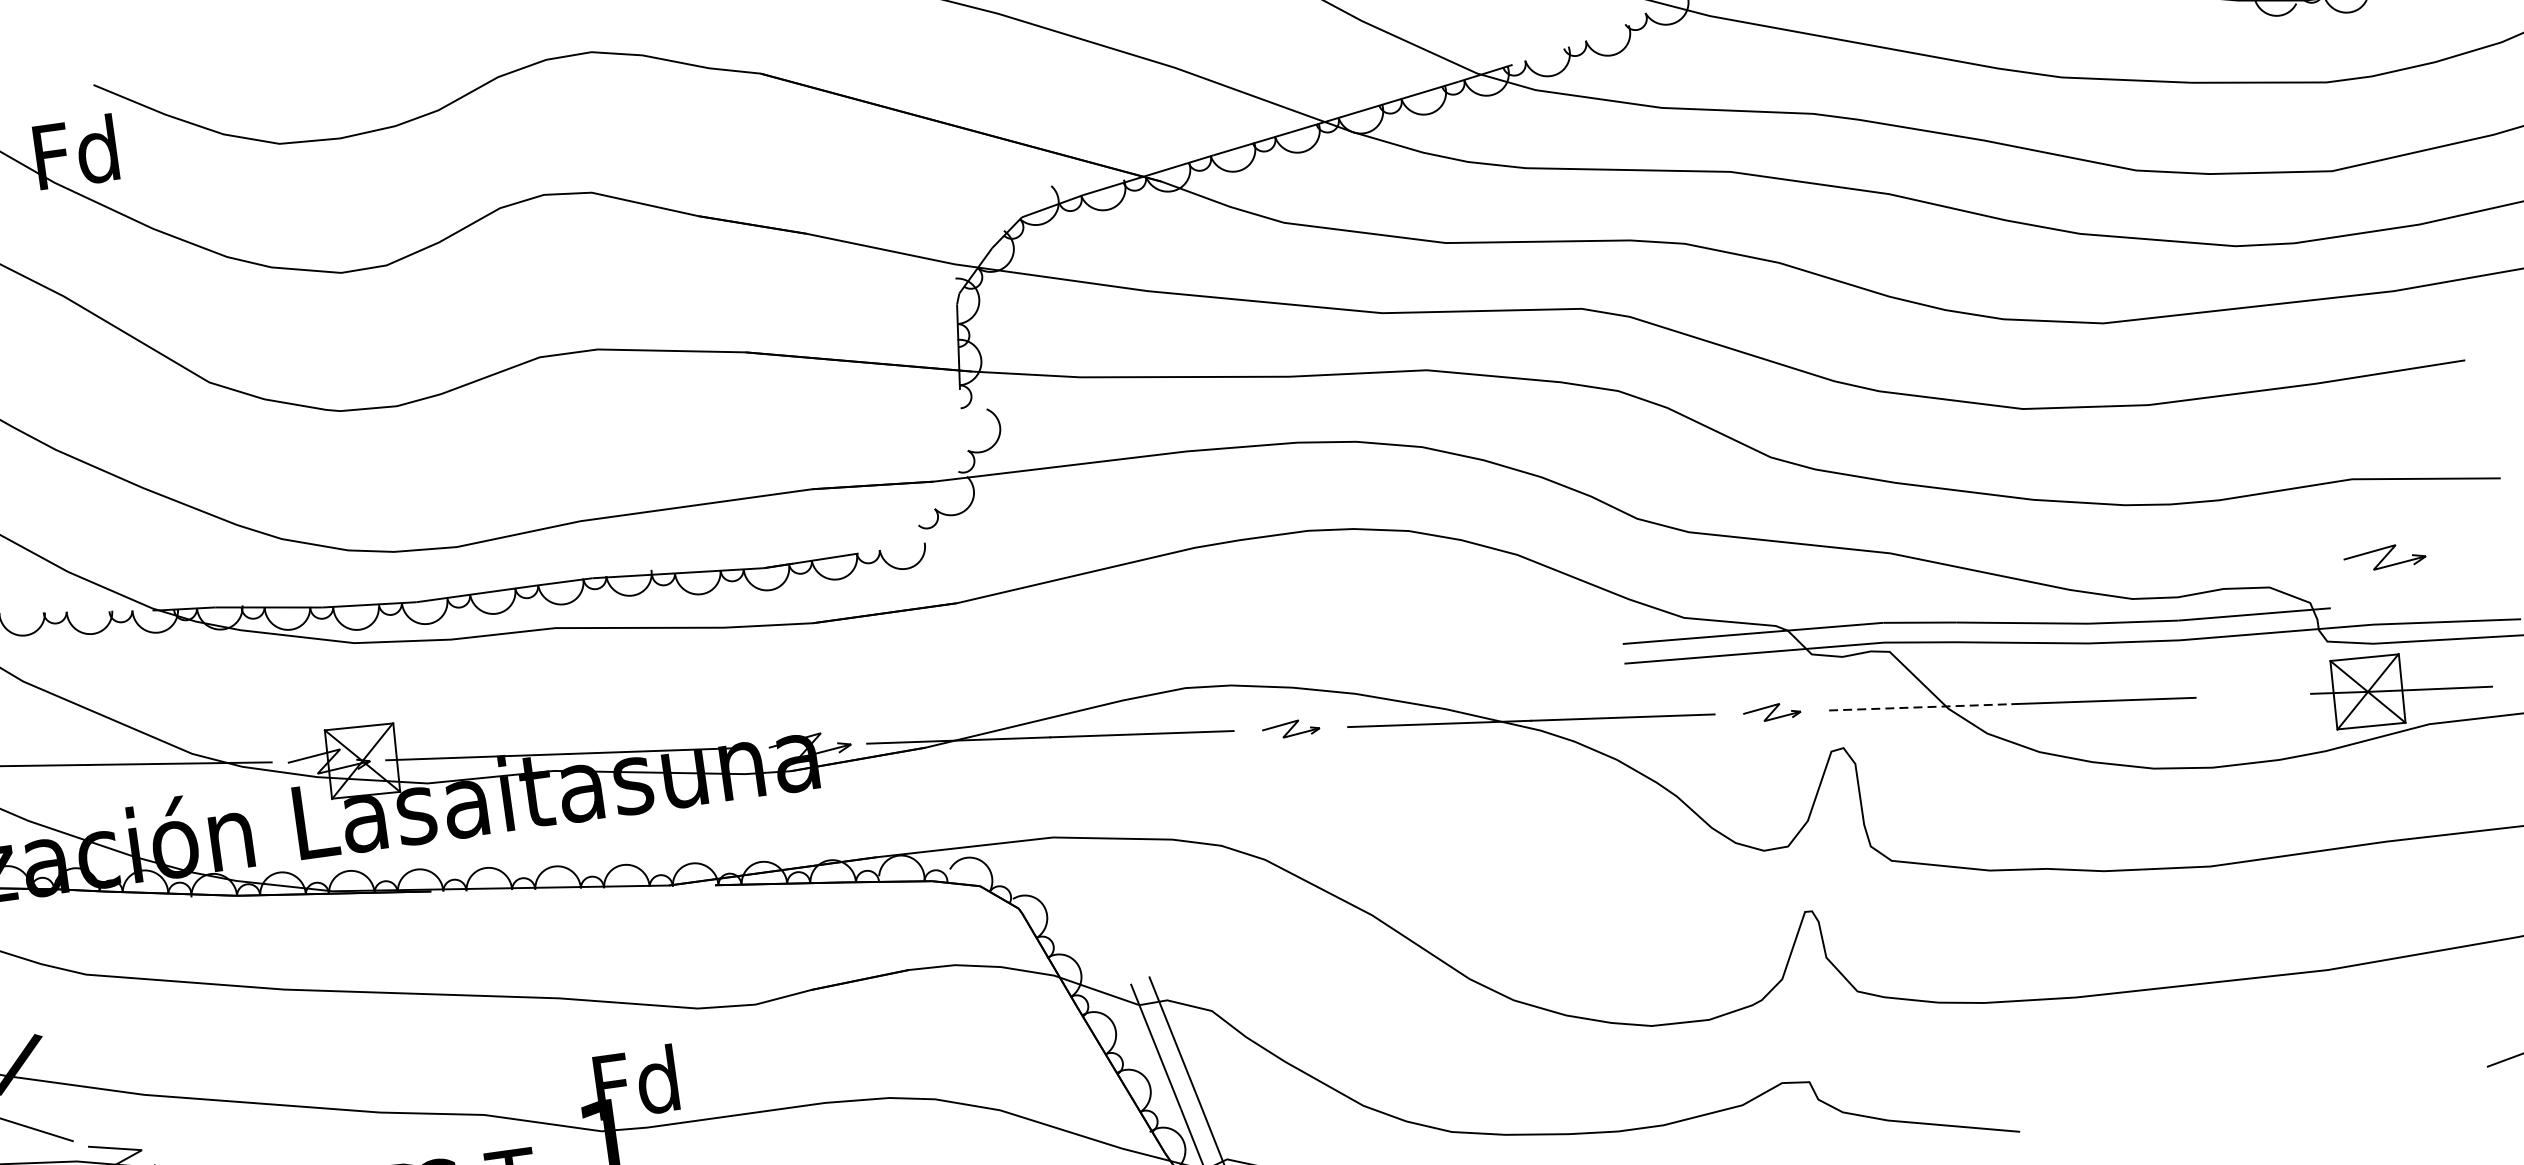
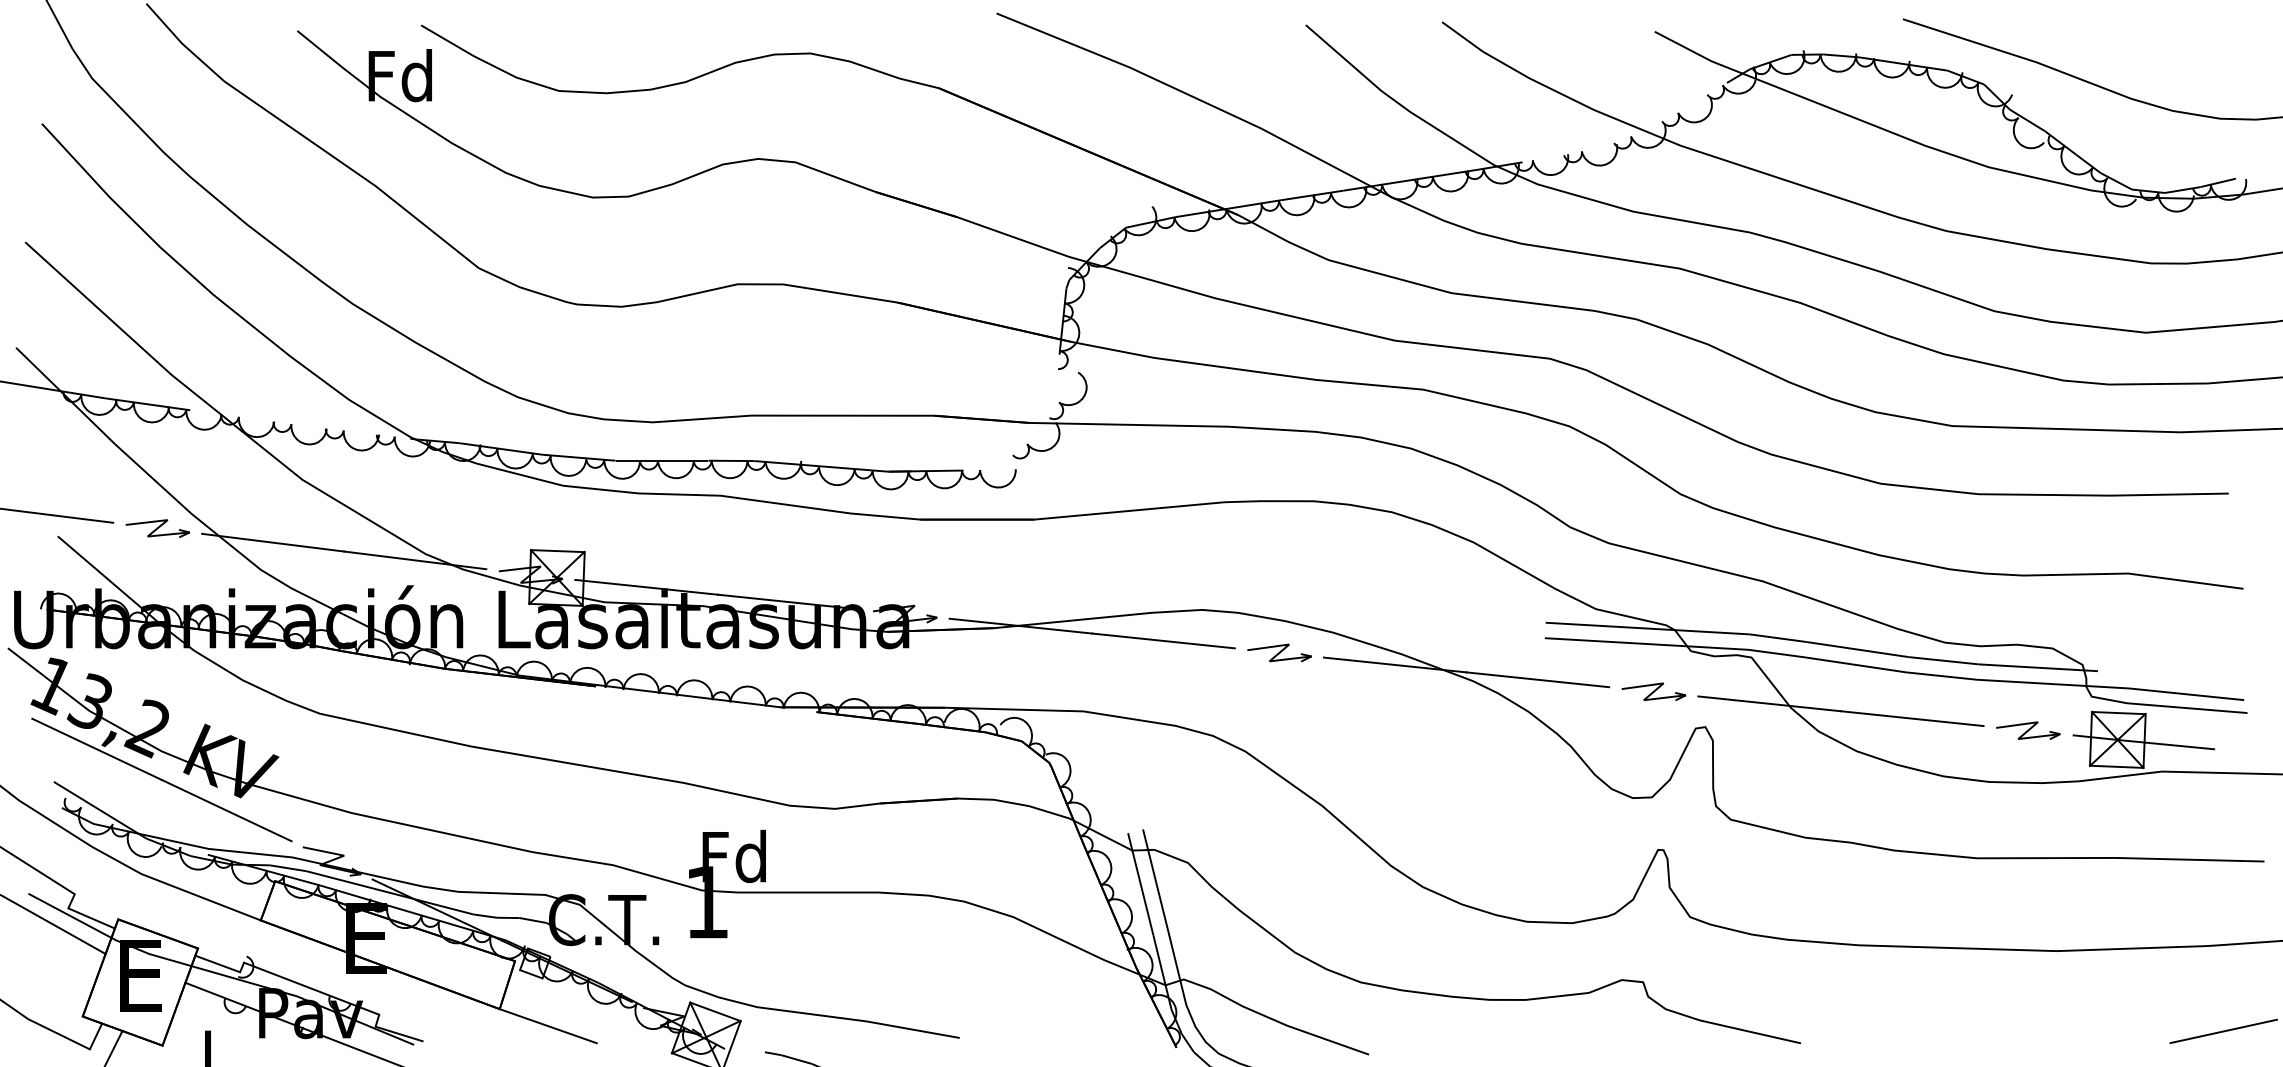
part: (2385, 557) -> (2028, 730), moved
line: (1920, 706) -> (1769, 703), dashed -> solid
part: (1771, 712) -> (1653, 691), size x1.43
part: (1290, 728) -> (1279, 652), size x1.43

